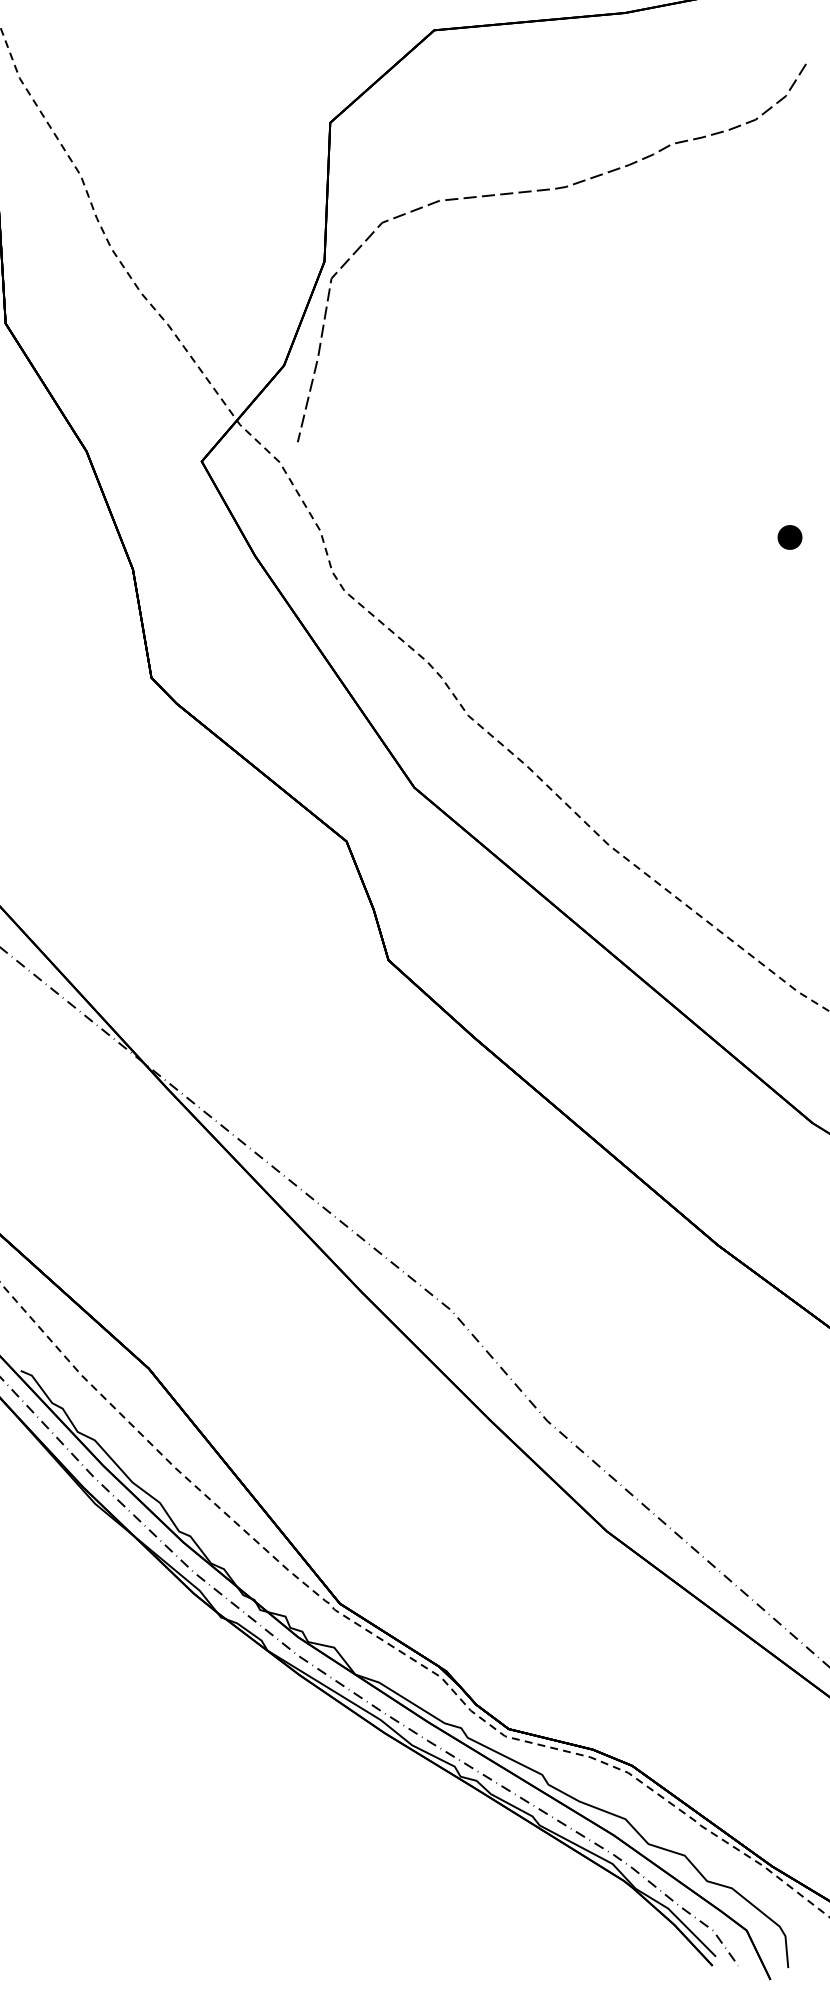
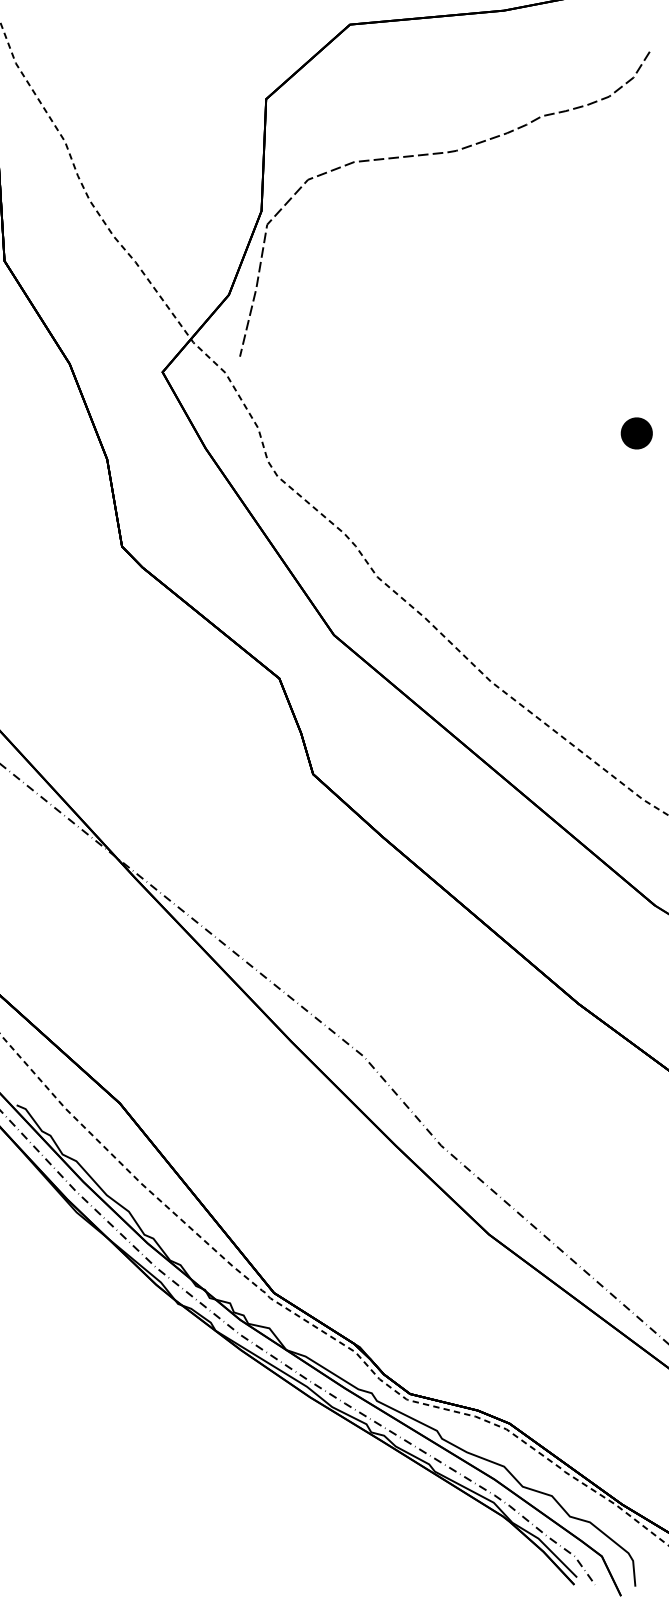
part: (789, 537) -> (636, 433), size x1.6

